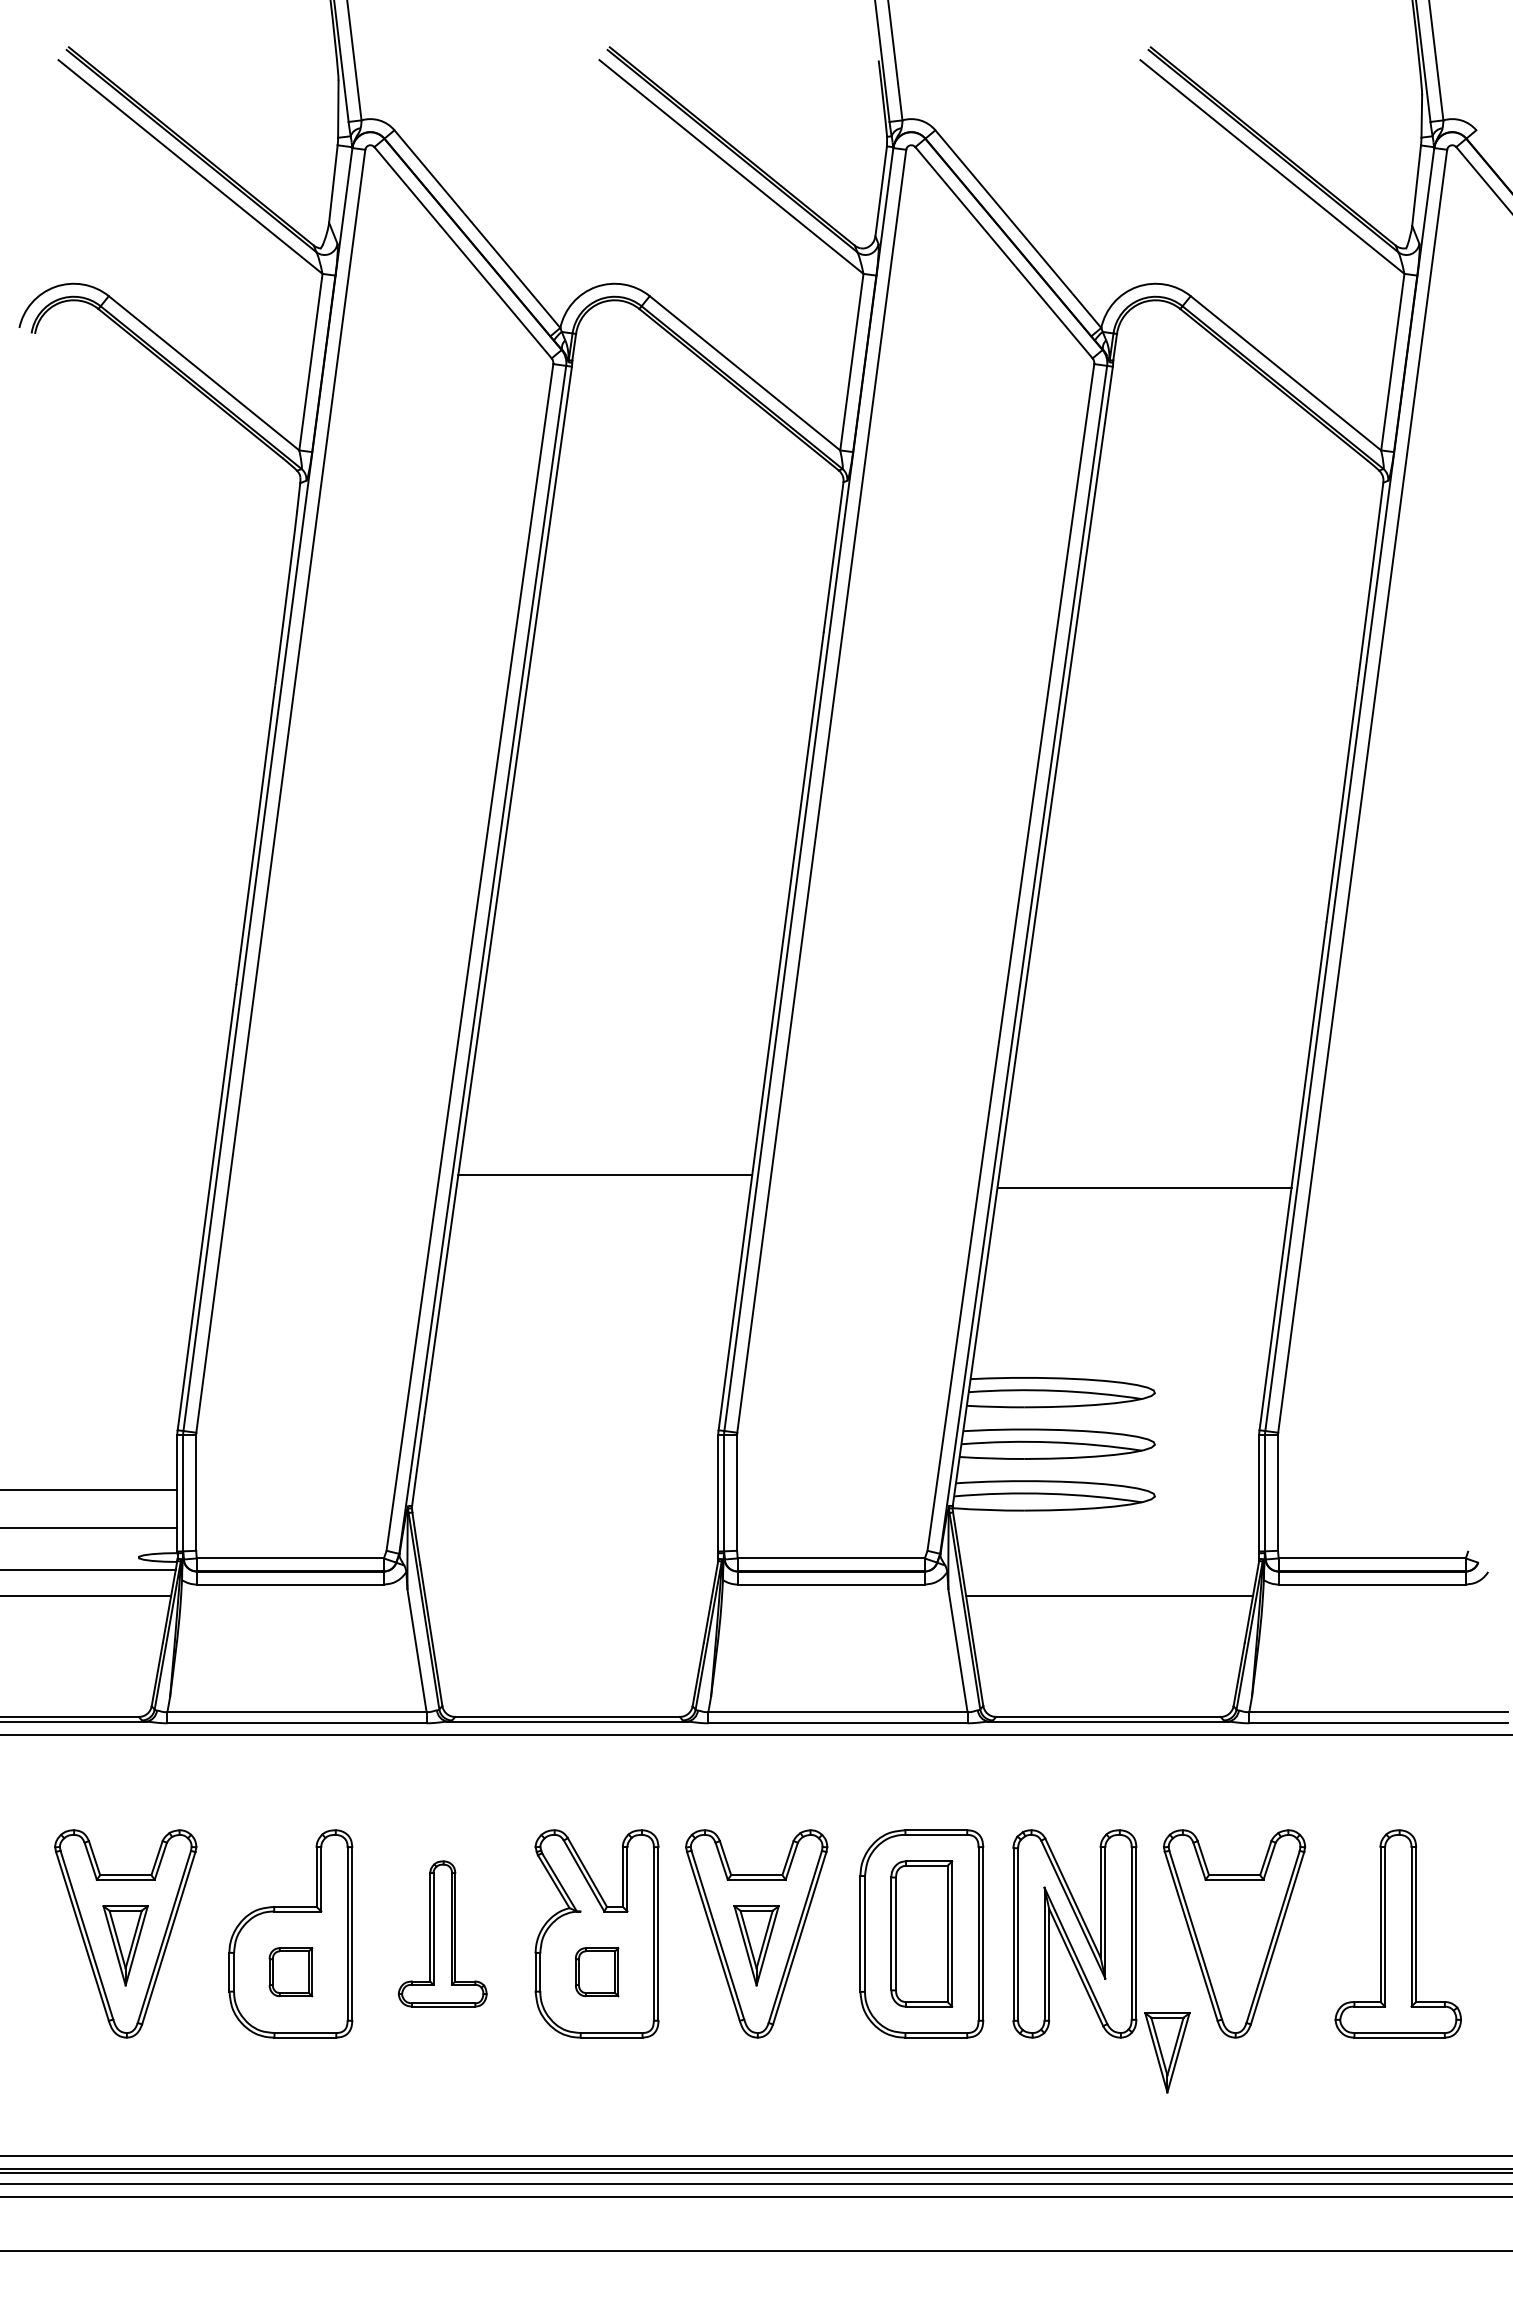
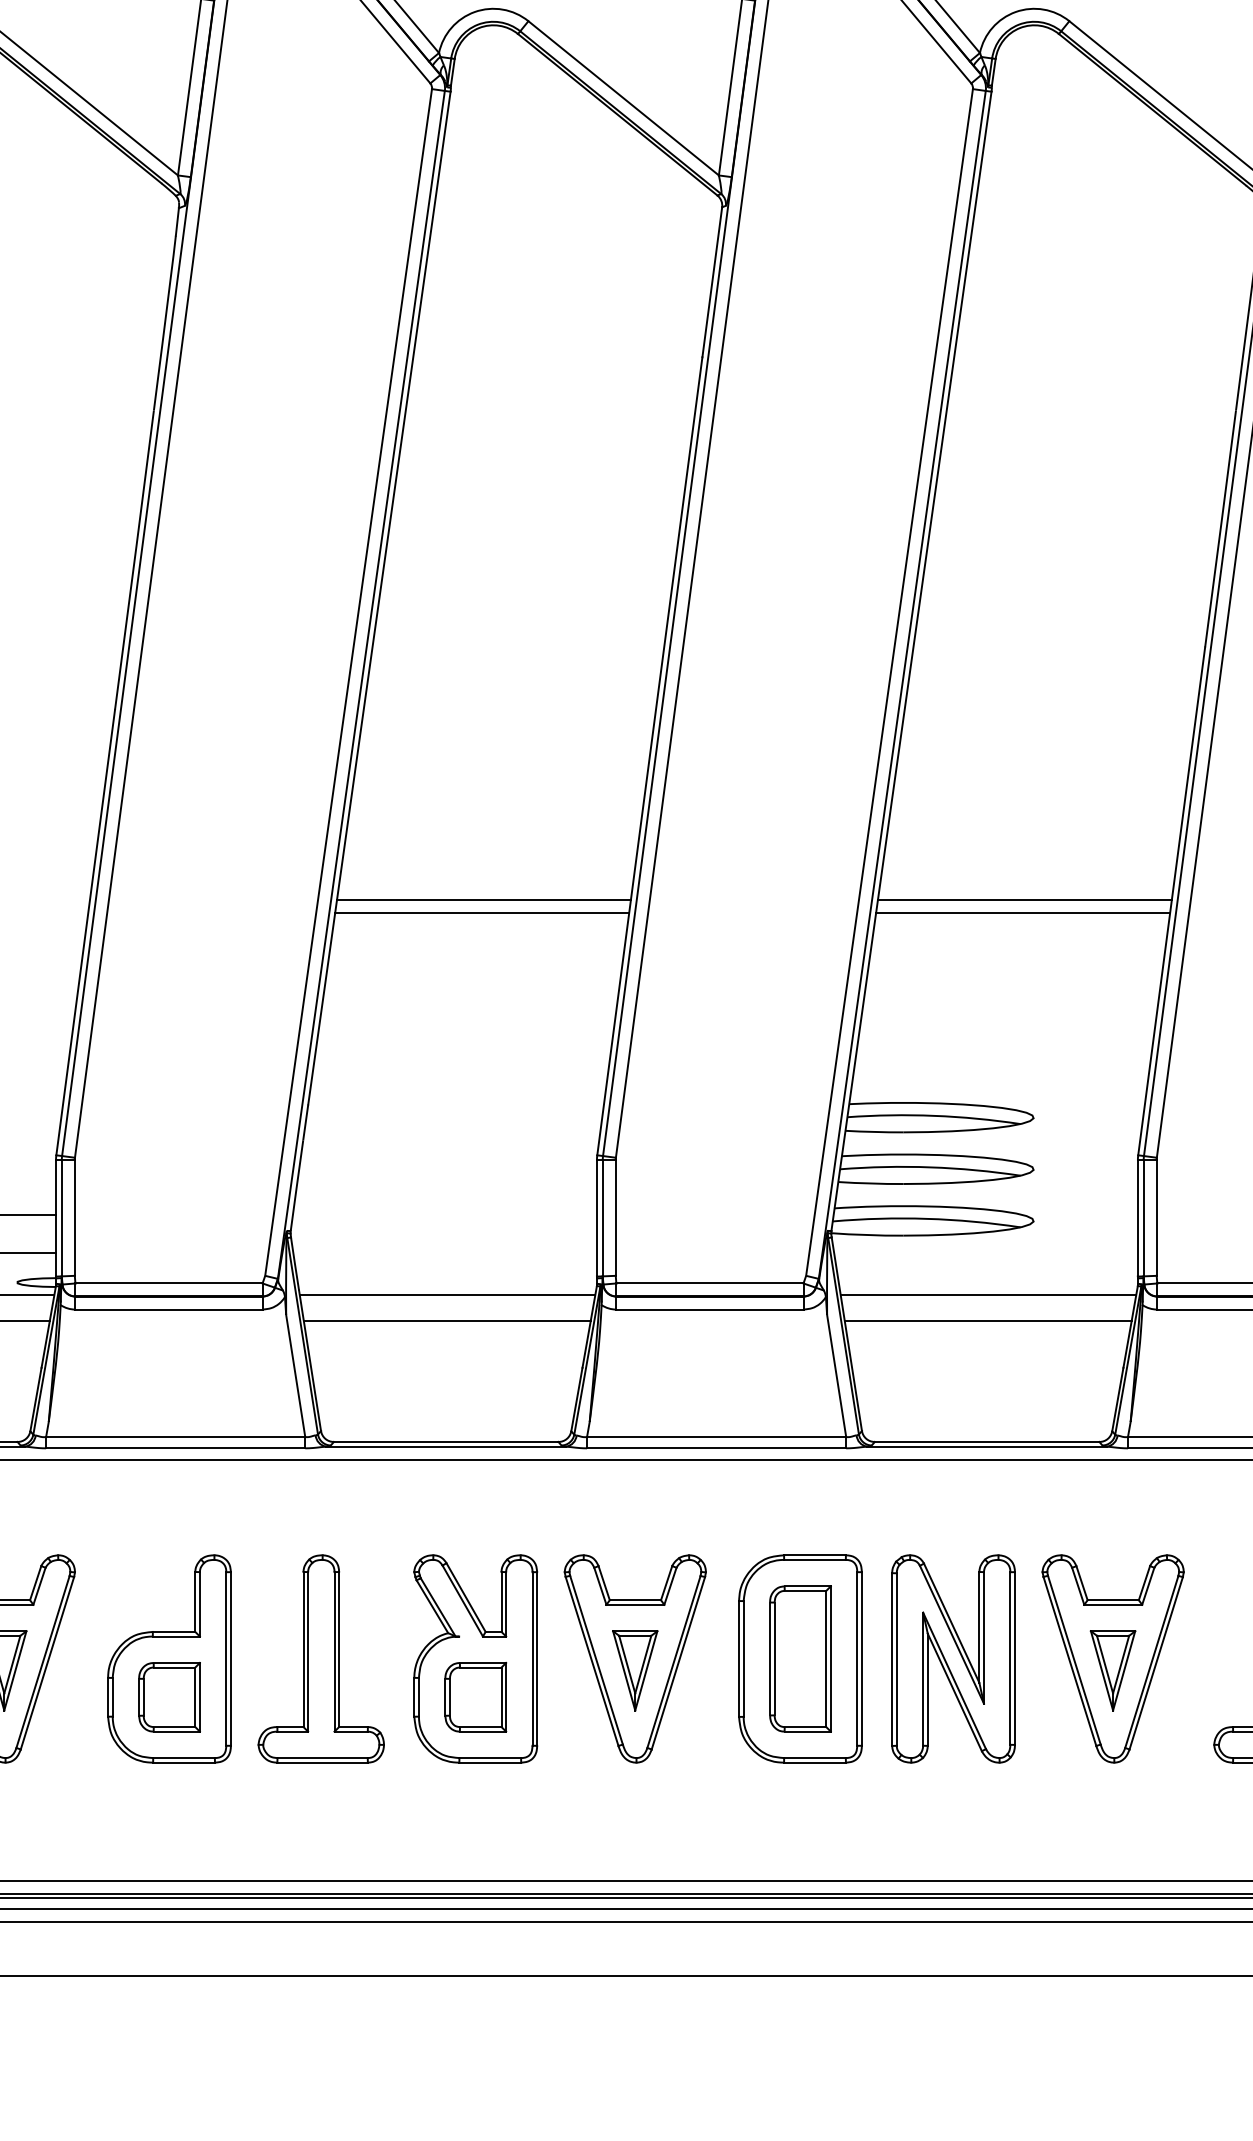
line: (1146, 1174) -> (1025, 899), added
line: (603, 1187) -> (482, 912), added
line: (568, 1569) -> (447, 1294), added
line: (1109, 1569) -> (988, 1294), added
line: (568, 1595) -> (447, 1320), added
part: (442, 1933) -> (321, 1658), size x1.43
part: (290, 1971) -> (169, 1696), size x1.43
part: (596, 1971) -> (475, 1696), size x1.43
part: (1167, 2052) -> (1113, 1670), moved

